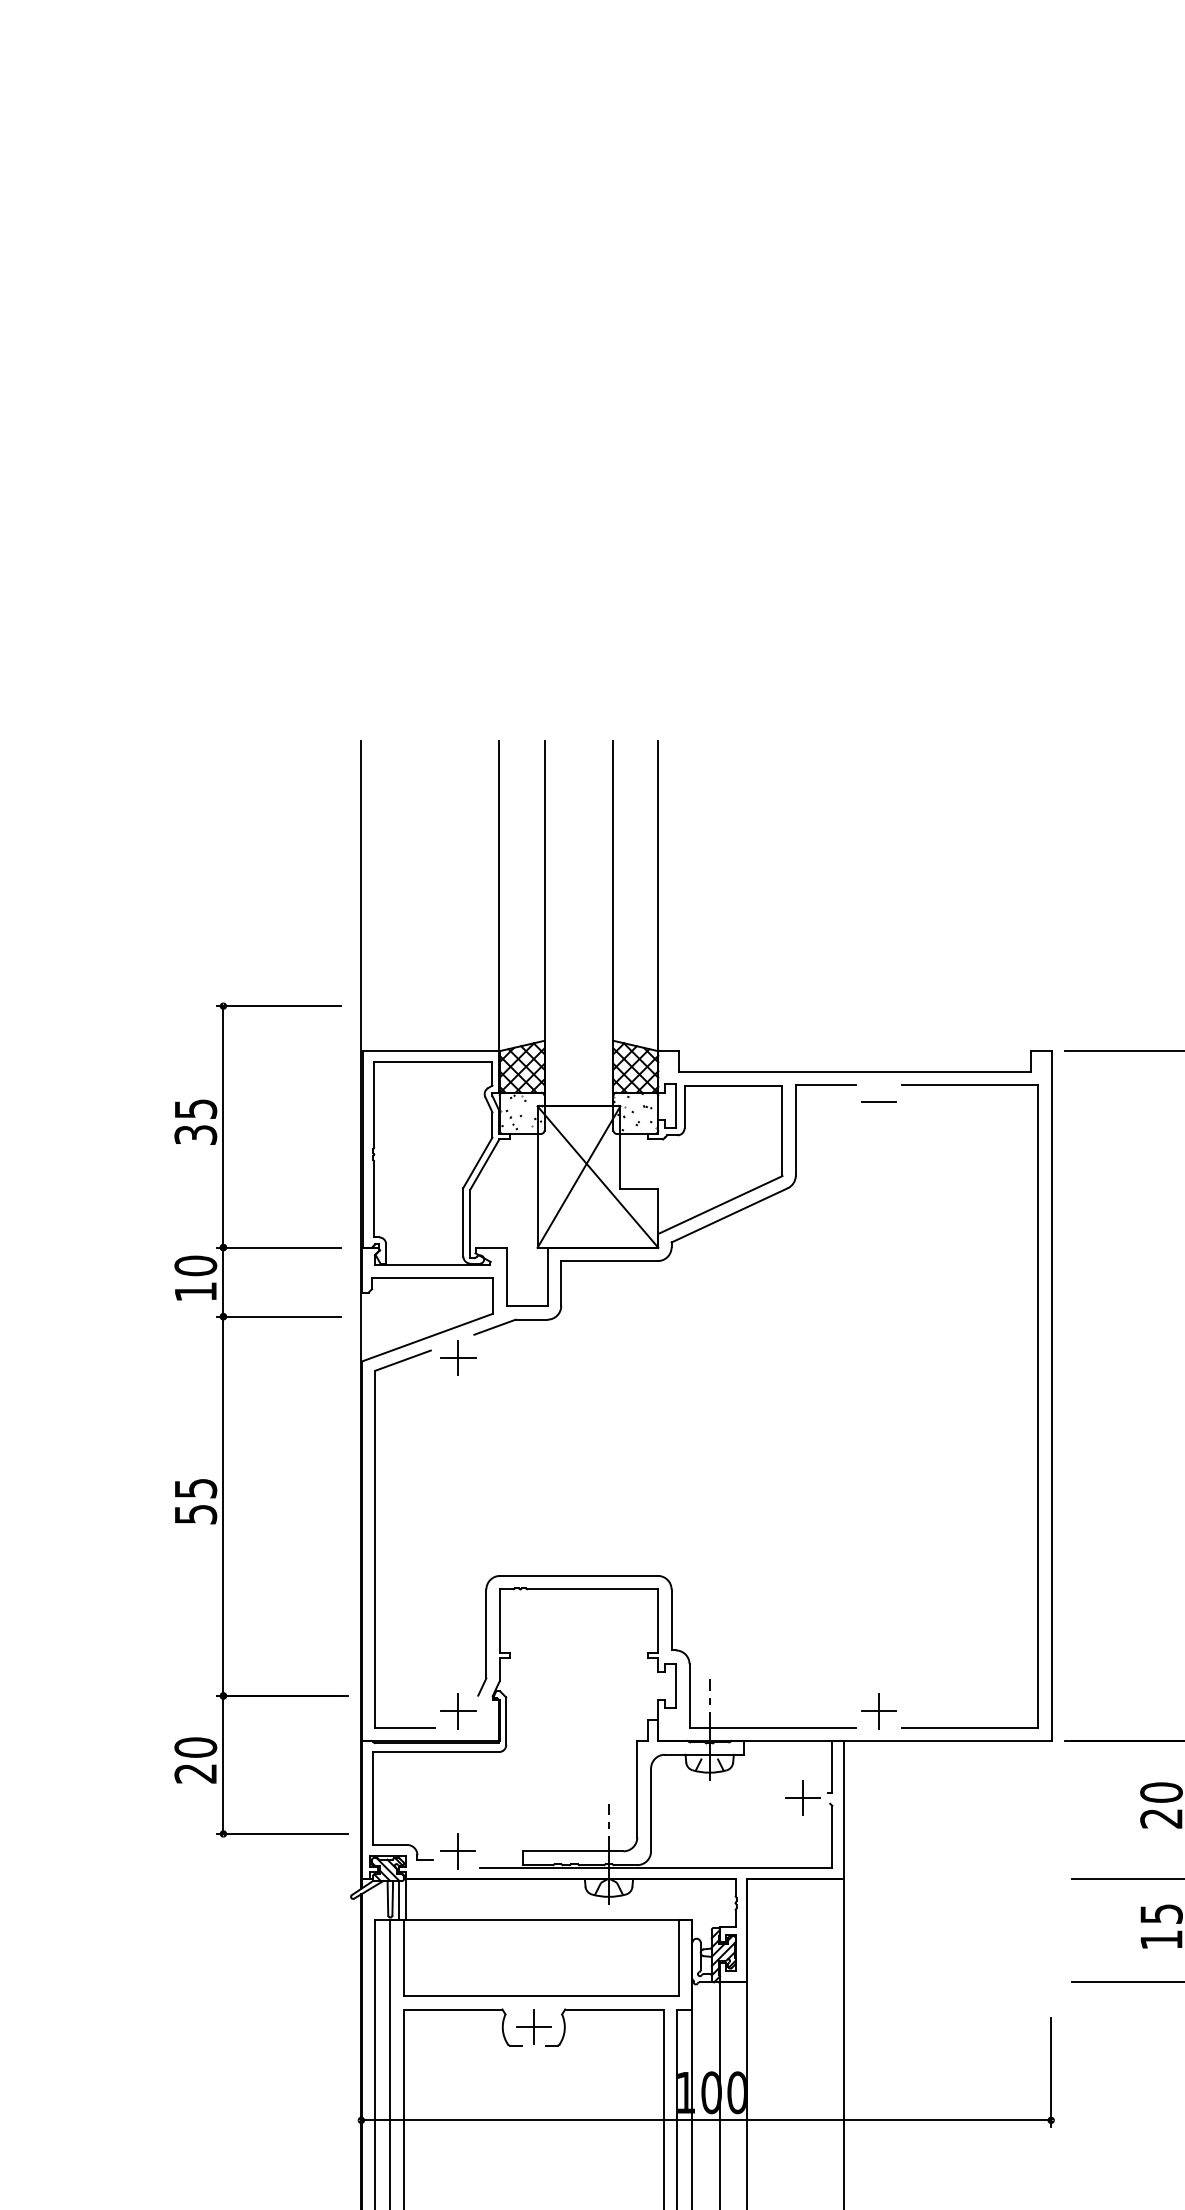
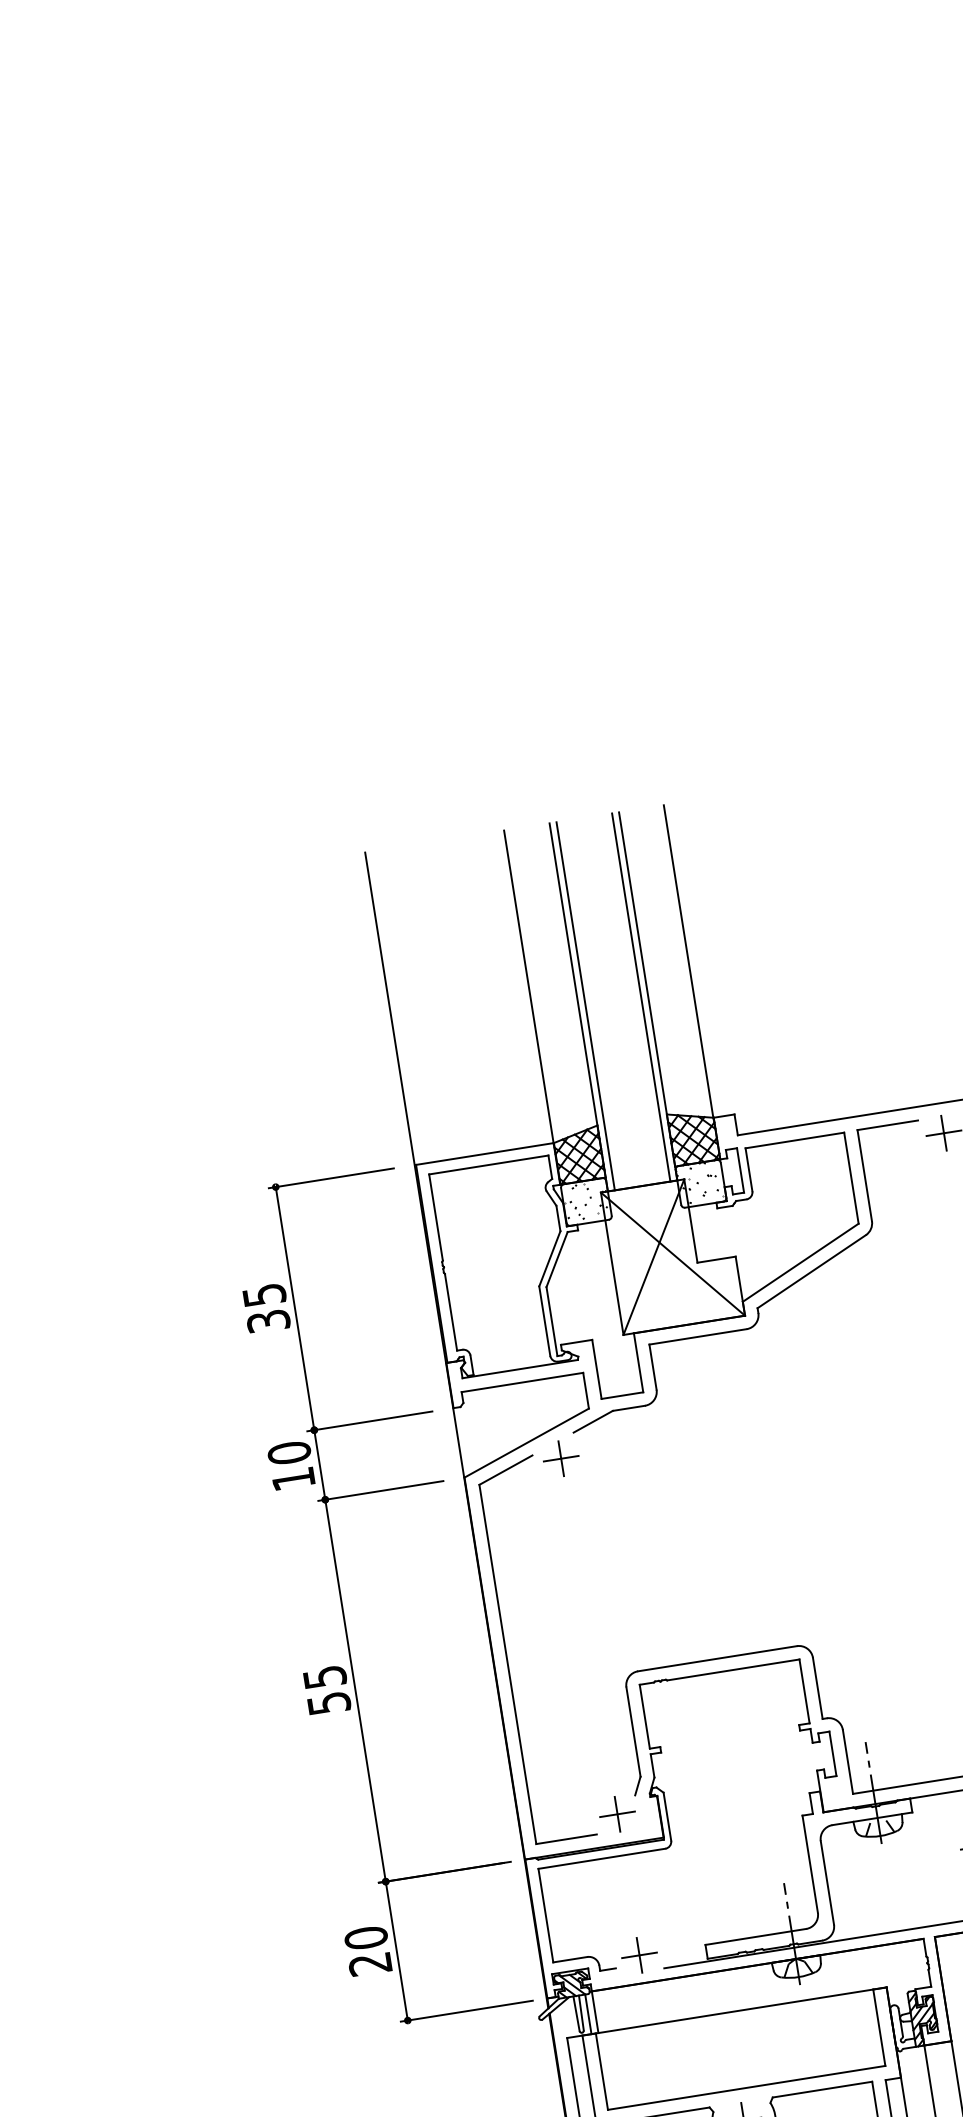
line: (551, 923) -> (585, 1006), added
line: (606, 923) -> (641, 997), added
line: (879, 1101) -> (944, 1133), added
part: (223, 1419) -> (341, 1603), moved

